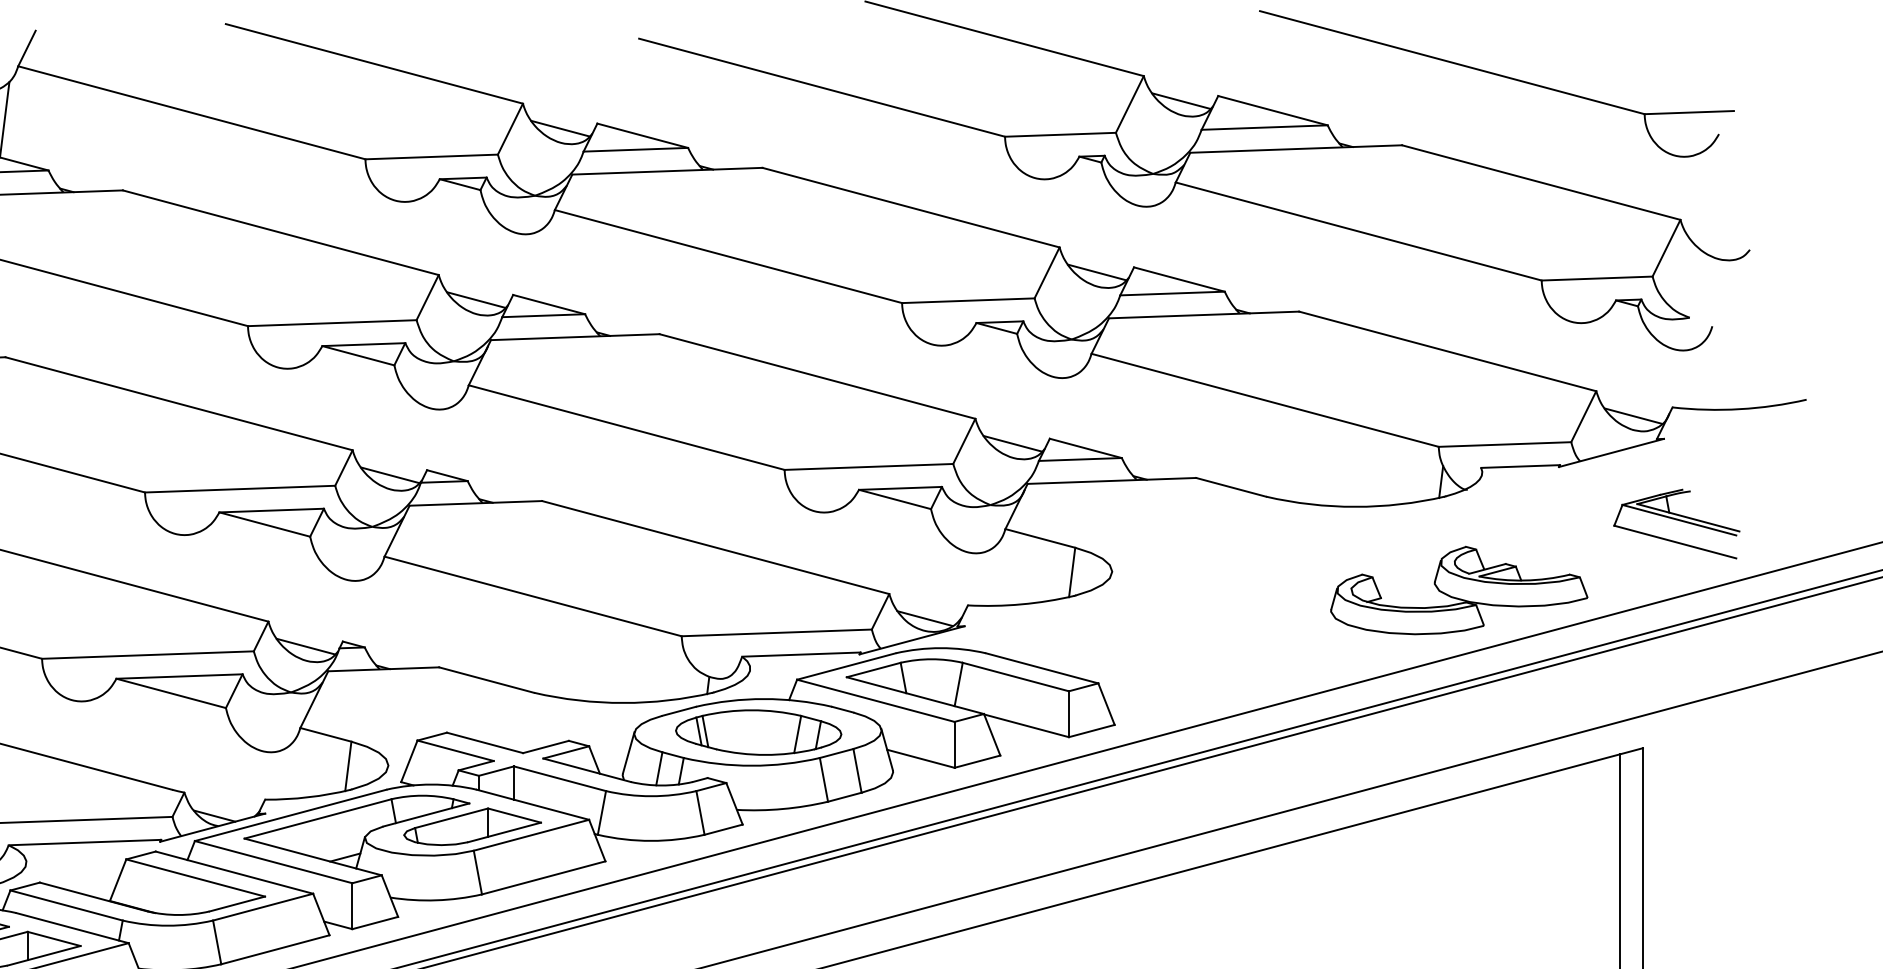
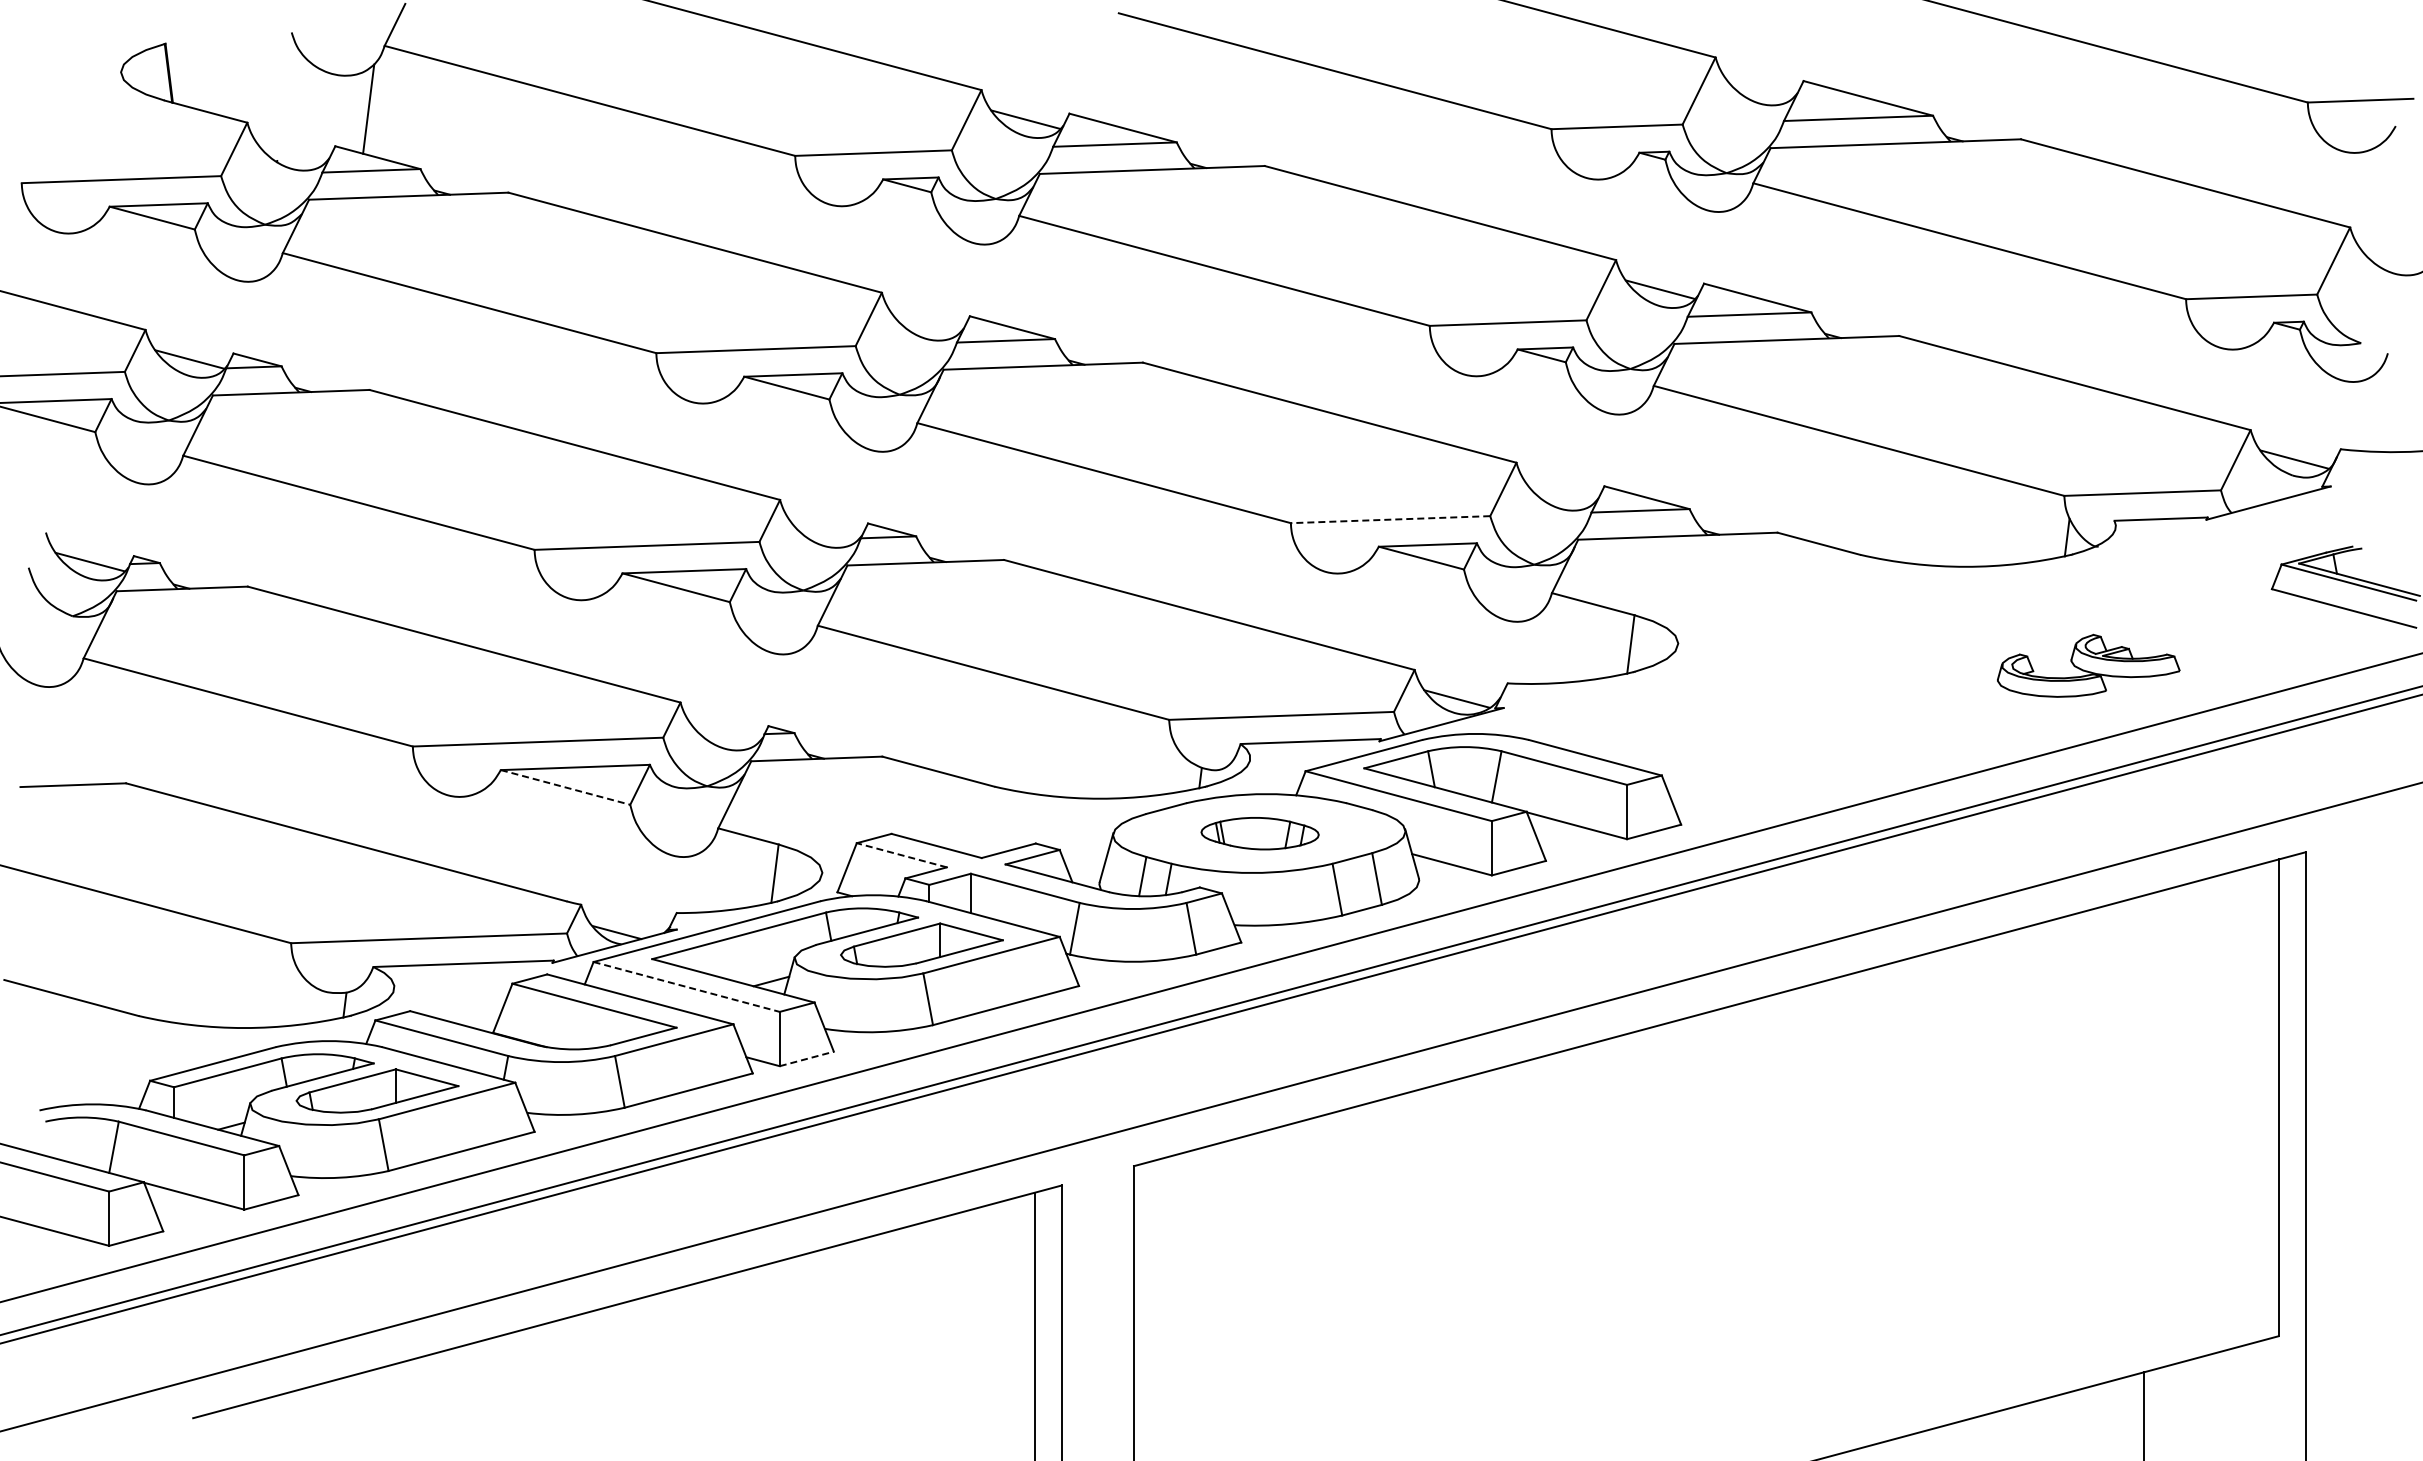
line: (1180, 100) -> (1759, 86), removed
line: (475, 300) -> (925, 322), removed
line: (1012, 443) -> (1560, 492), removed
line: (868, 466) -> (1390, 519), solid -> dashed
line: (389, 475) -> (823, 529), removed
part: (1459, 590) -> (2088, 665), size x0.6
line: (305, 646) -> (724, 731), removed
line: (171, 693) -> (565, 787), solid -> dashed
part: (758, 732) -> (1259, 833), size x0.6
line: (455, 750) -> (901, 855), solid -> dashed
line: (274, 862) -> (687, 987), solid -> dashed
line: (375, 922) -> (807, 1058), solid -> dashed

